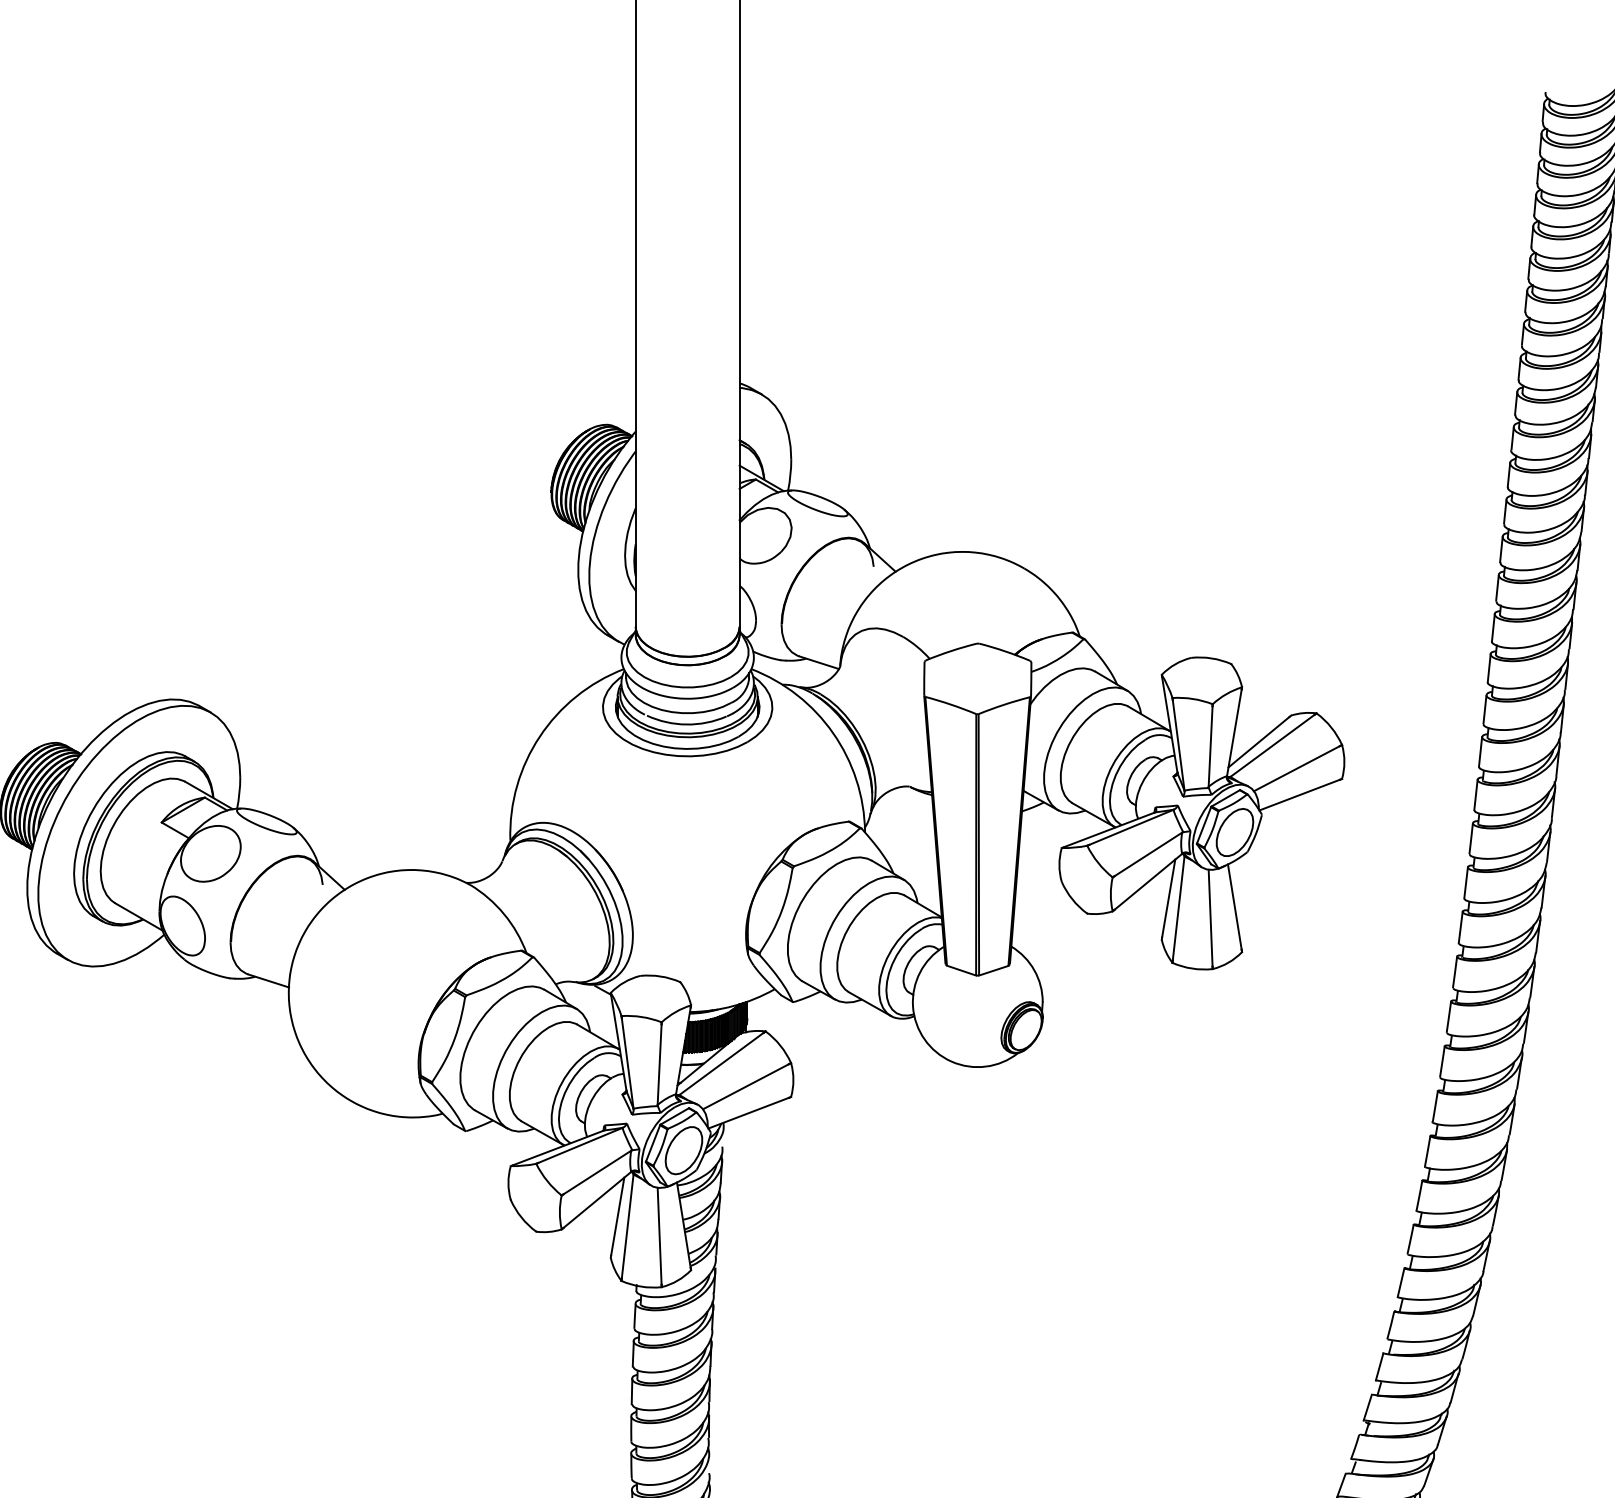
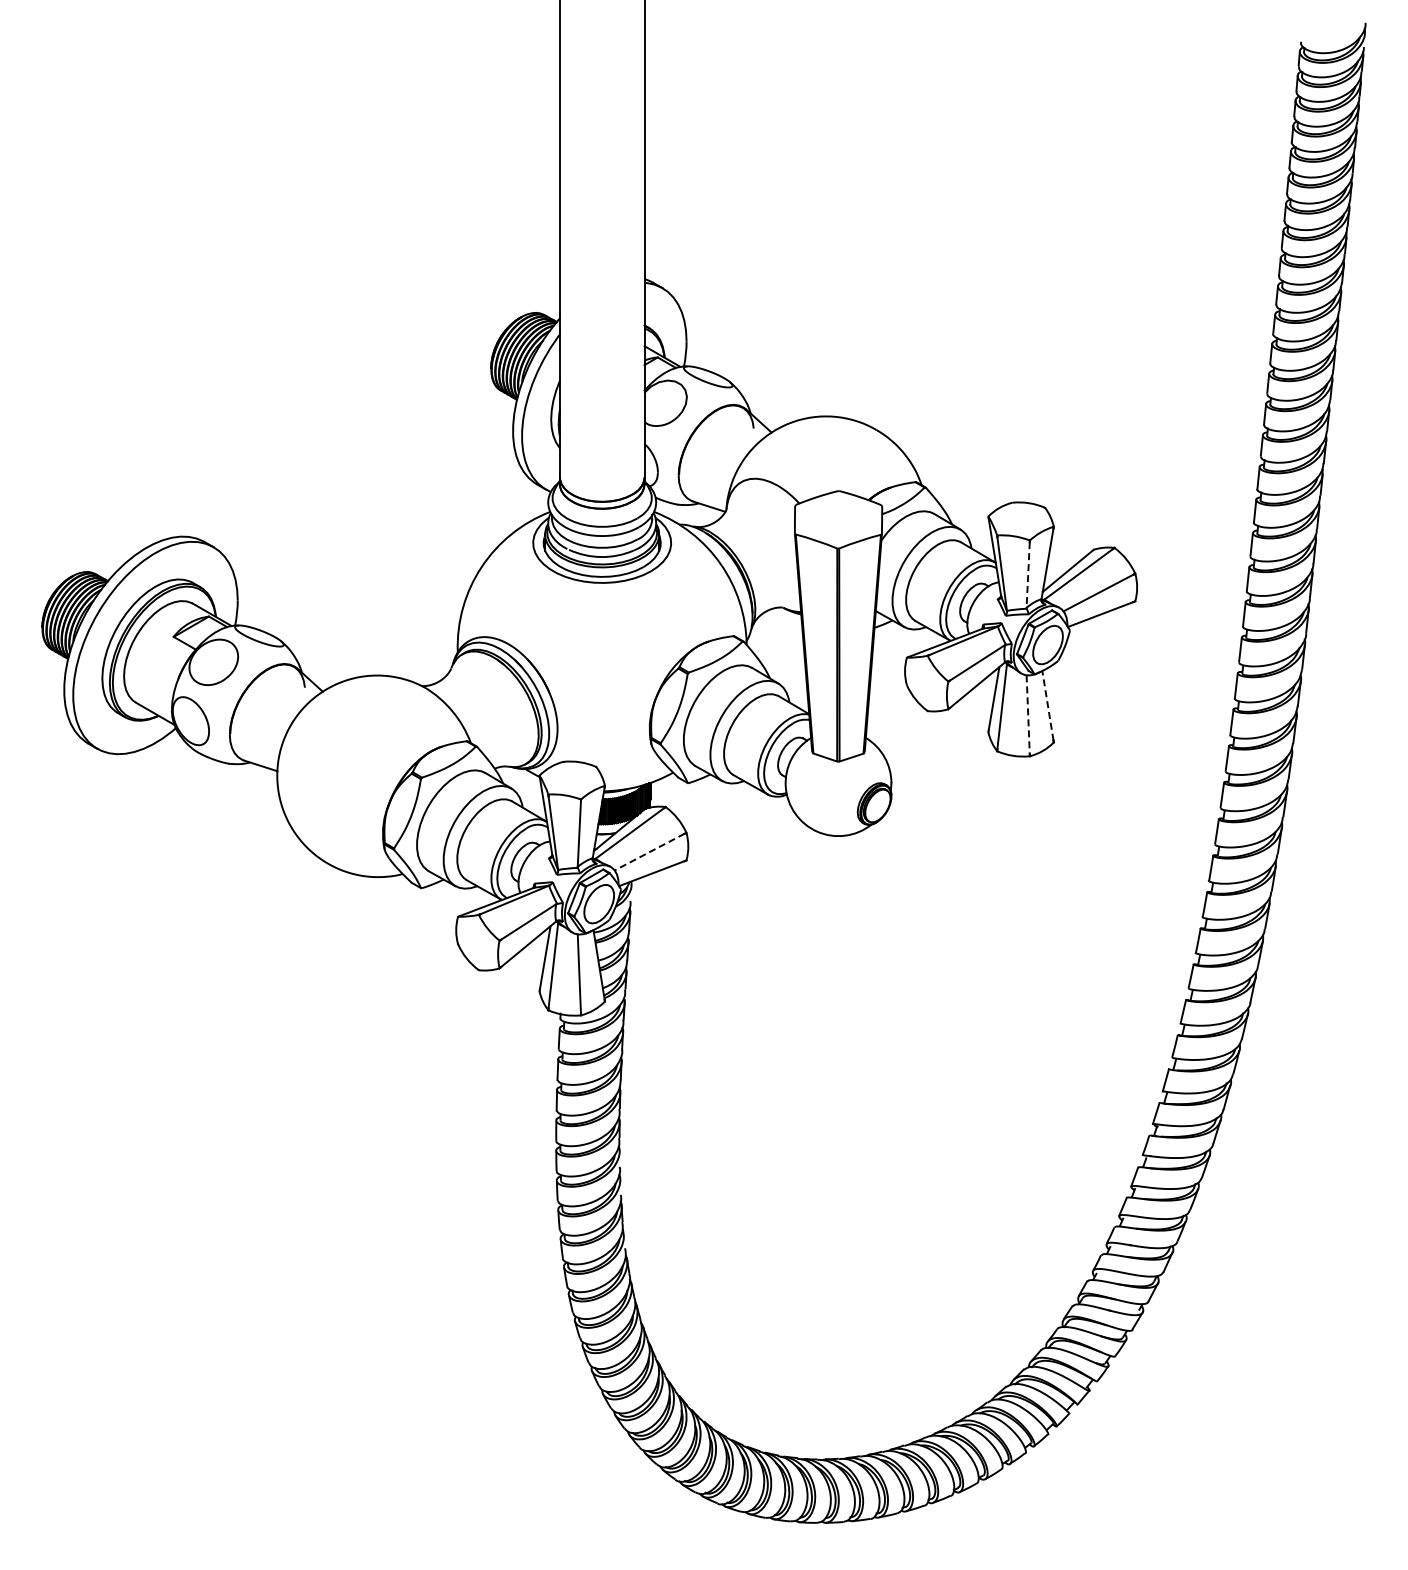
line: (1210, 745) -> (1028, 574), solid -> dashed
line: (1234, 906) -> (1047, 705), solid -> dashed
line: (1210, 919) -> (1028, 715), solid -> dashed
line: (745, 1087) -> (649, 852), solid -> dashed

